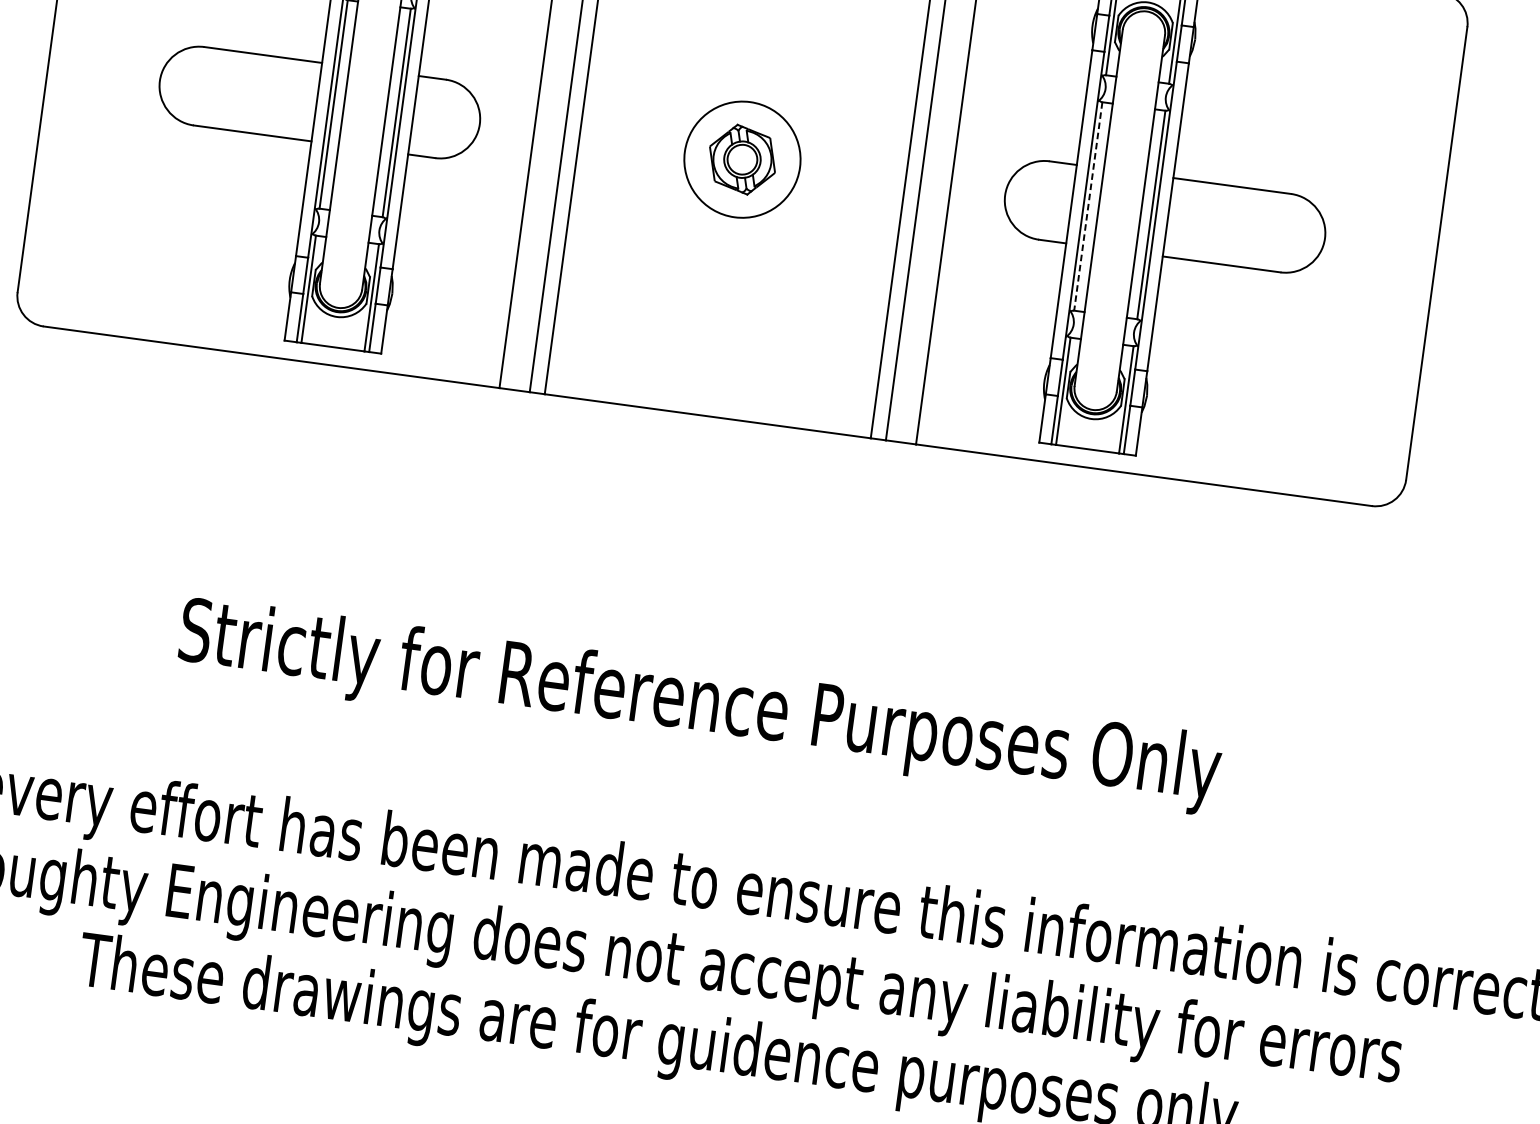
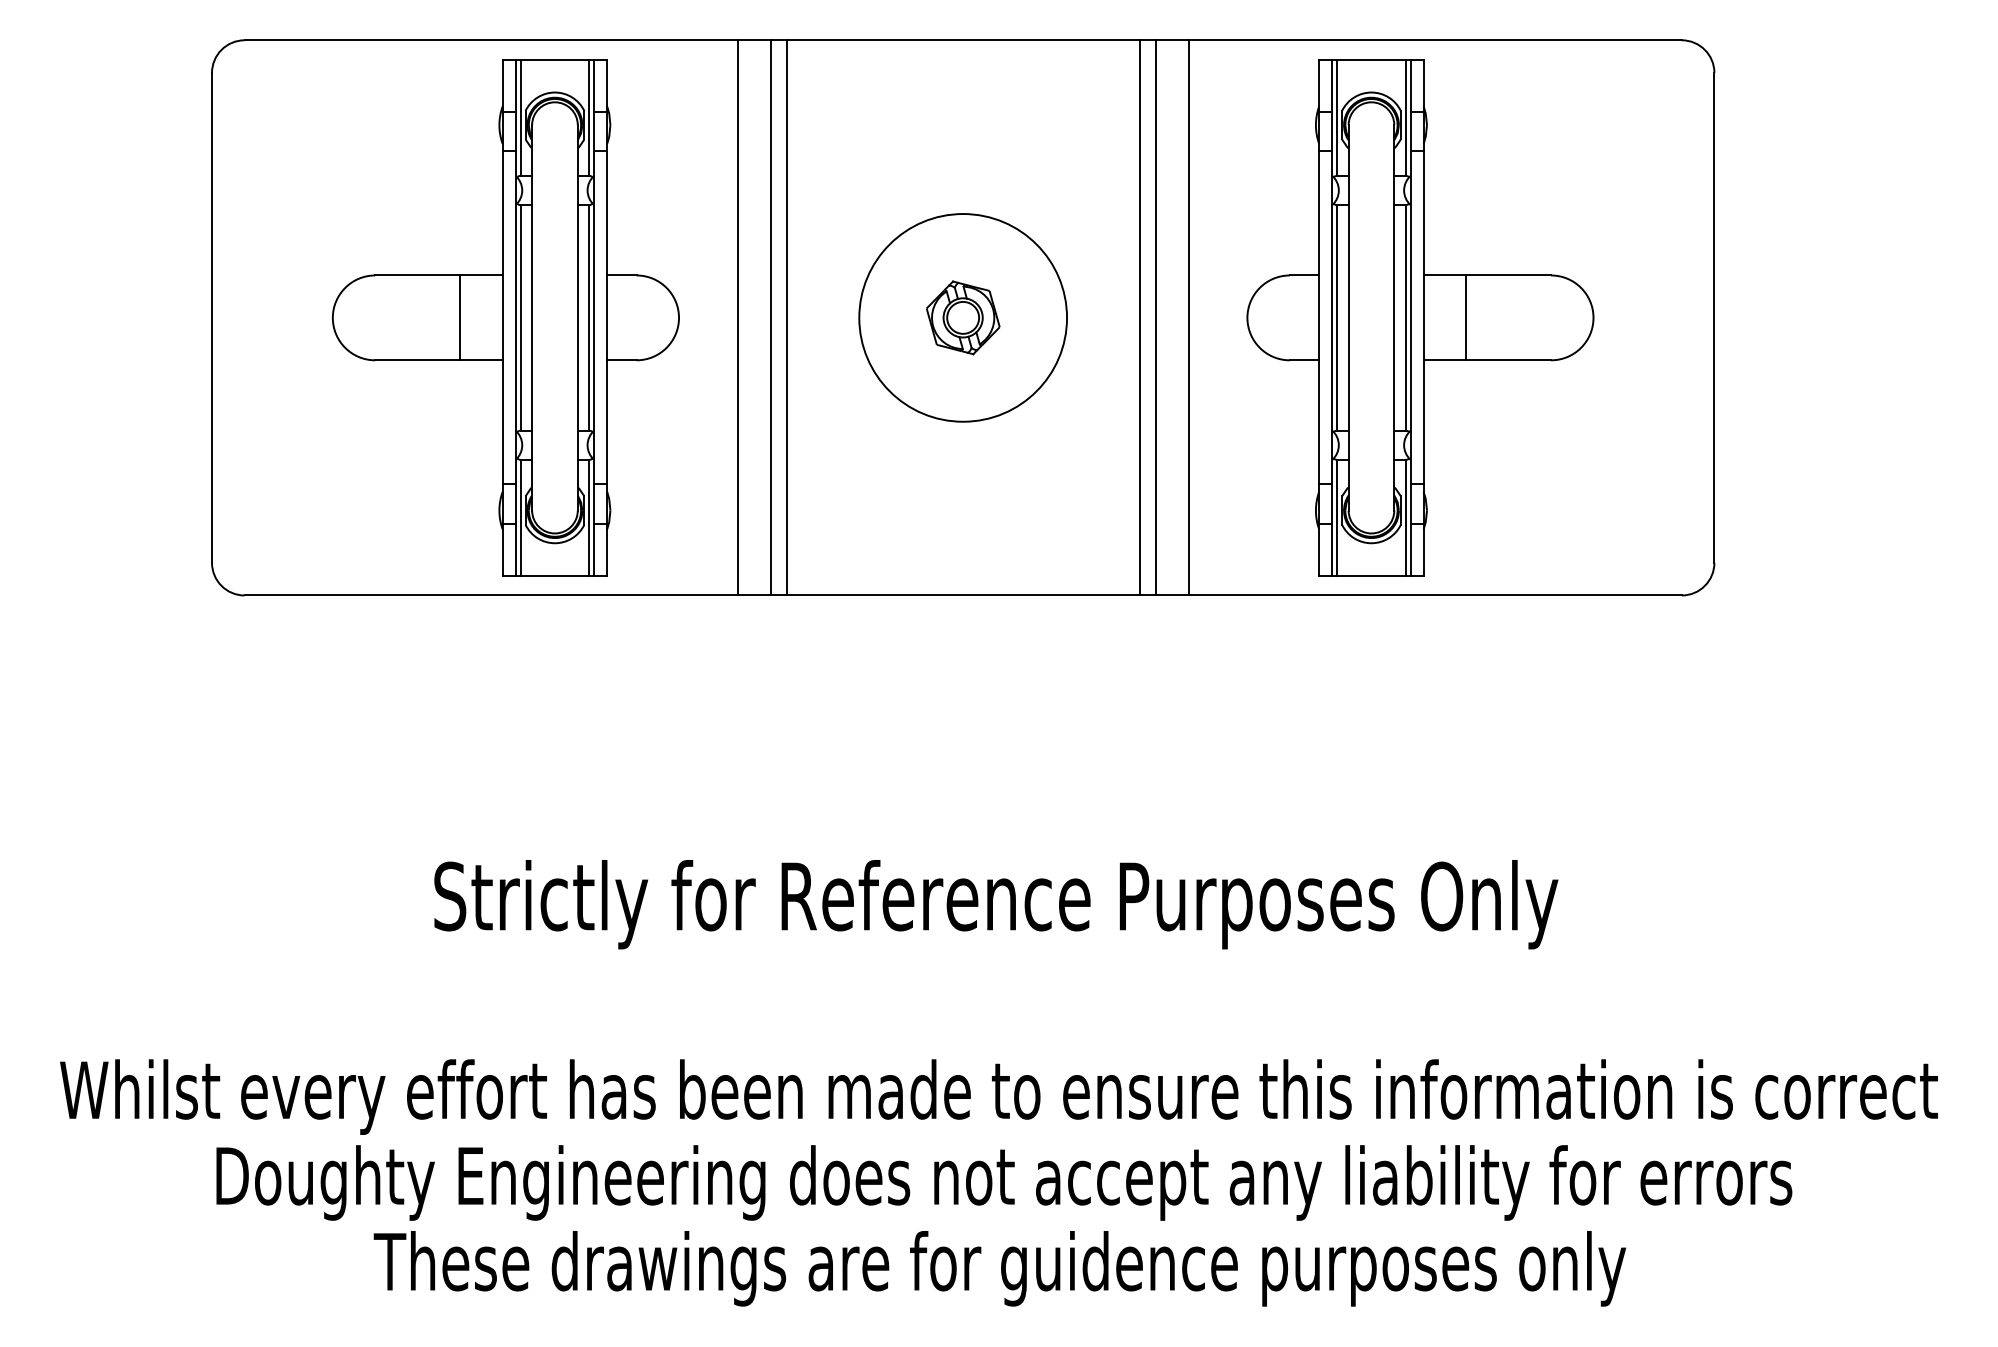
line: (277, 96) -> (460, 317), added
circle: (742, 159) -> (963, 317), size x1.67
line: (1088, 206) -> (1337, 317), dashed -> solid
line: (1207, 222) -> (1466, 317), added

